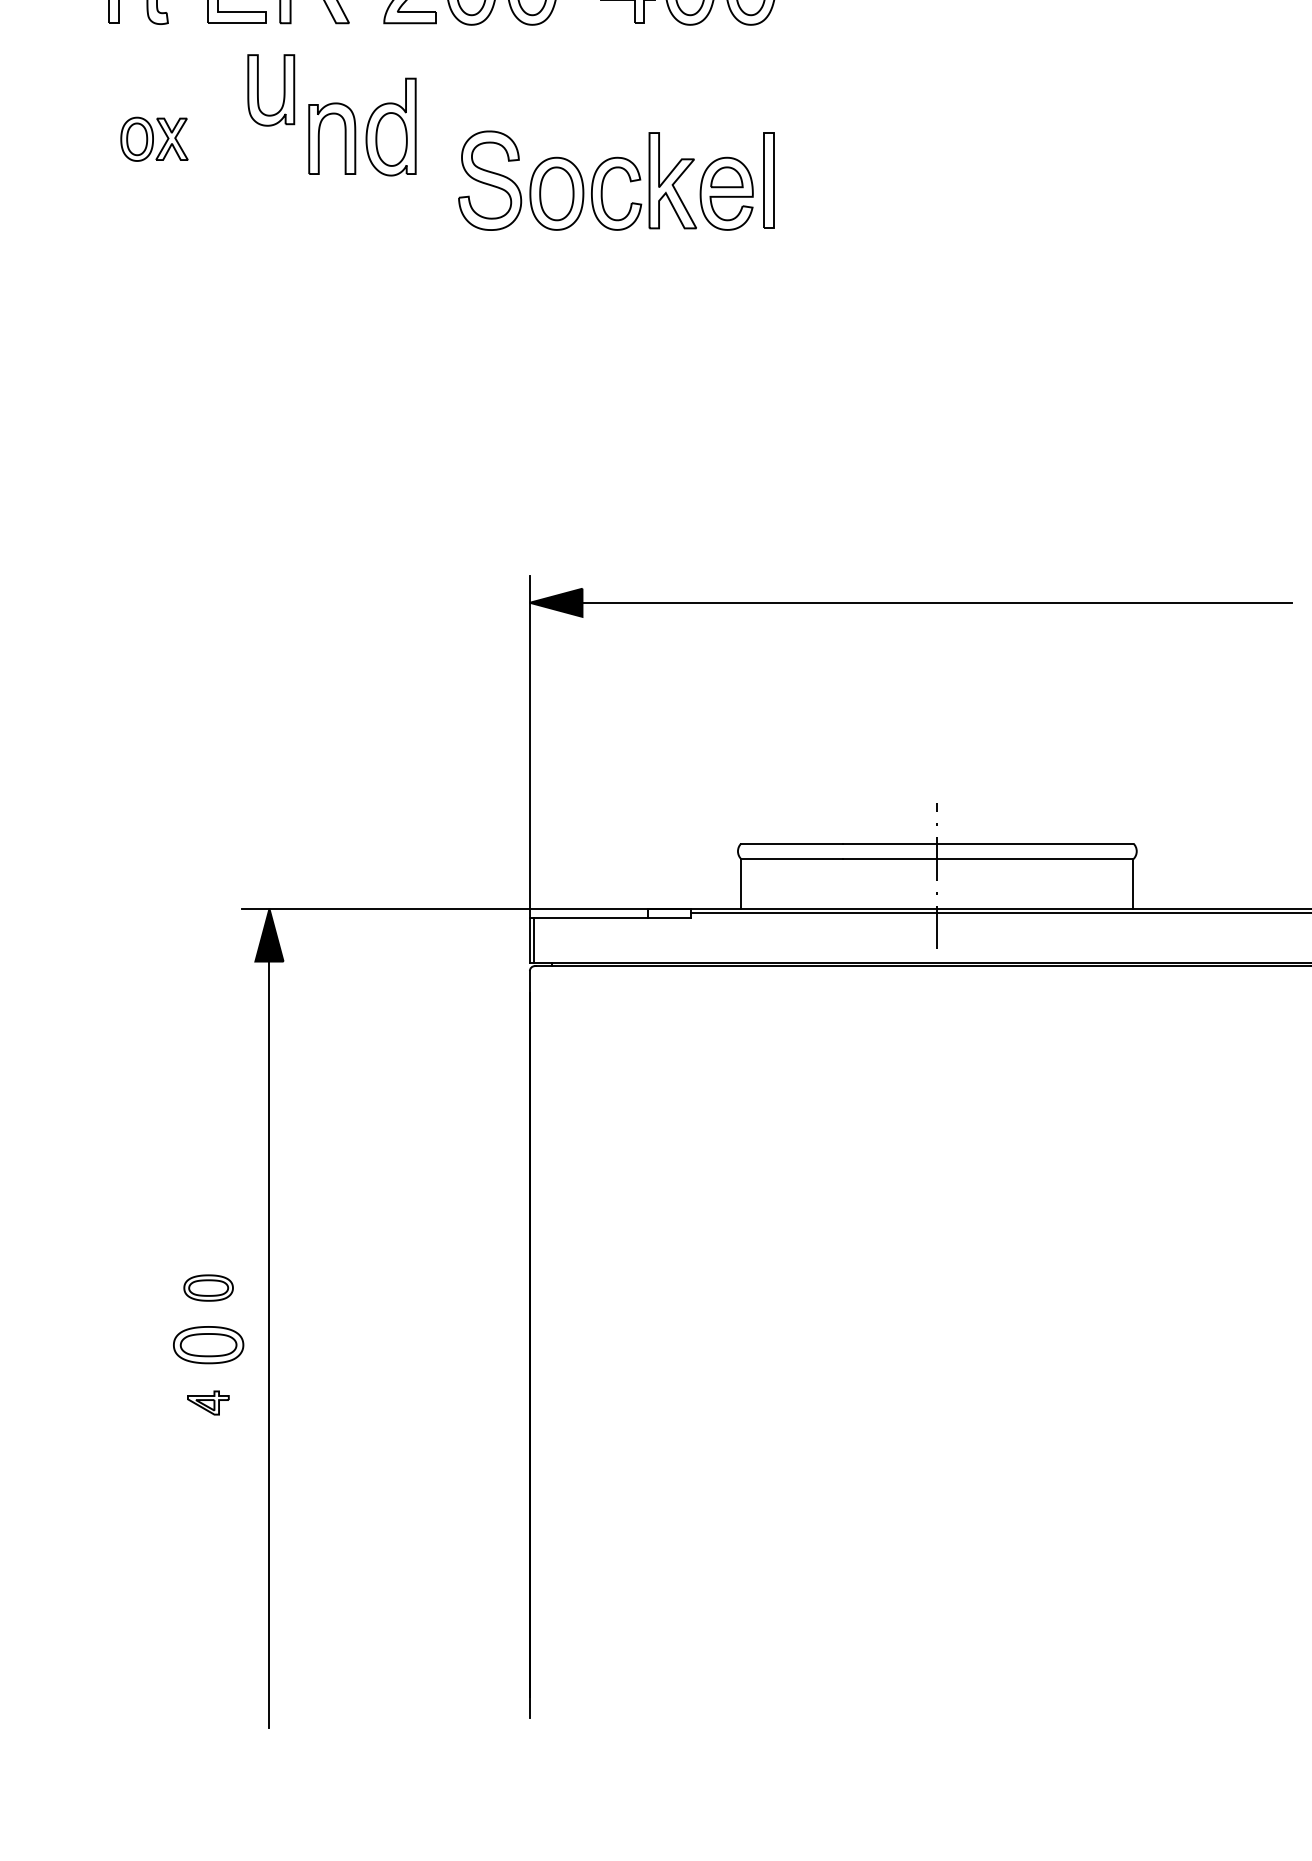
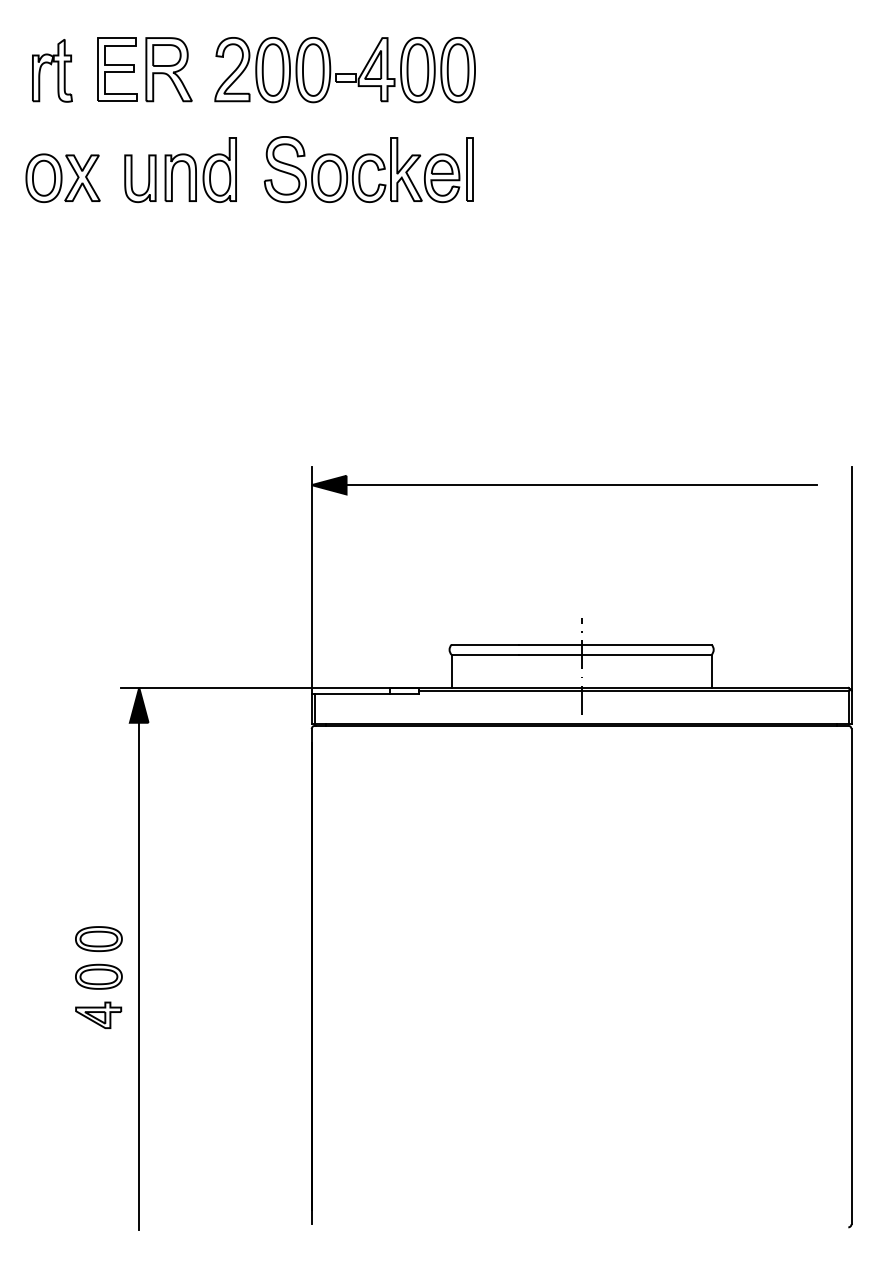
part: (259, 90) -> (132, 178), moved
part: (153, 138) -> (62, 177), size x1.67
part: (608, 174) -> (363, 165), moved
part: (207, 1287) -> (98, 938), size x1.43
part: (207, 1401) -> (98, 1014), size x1.67

